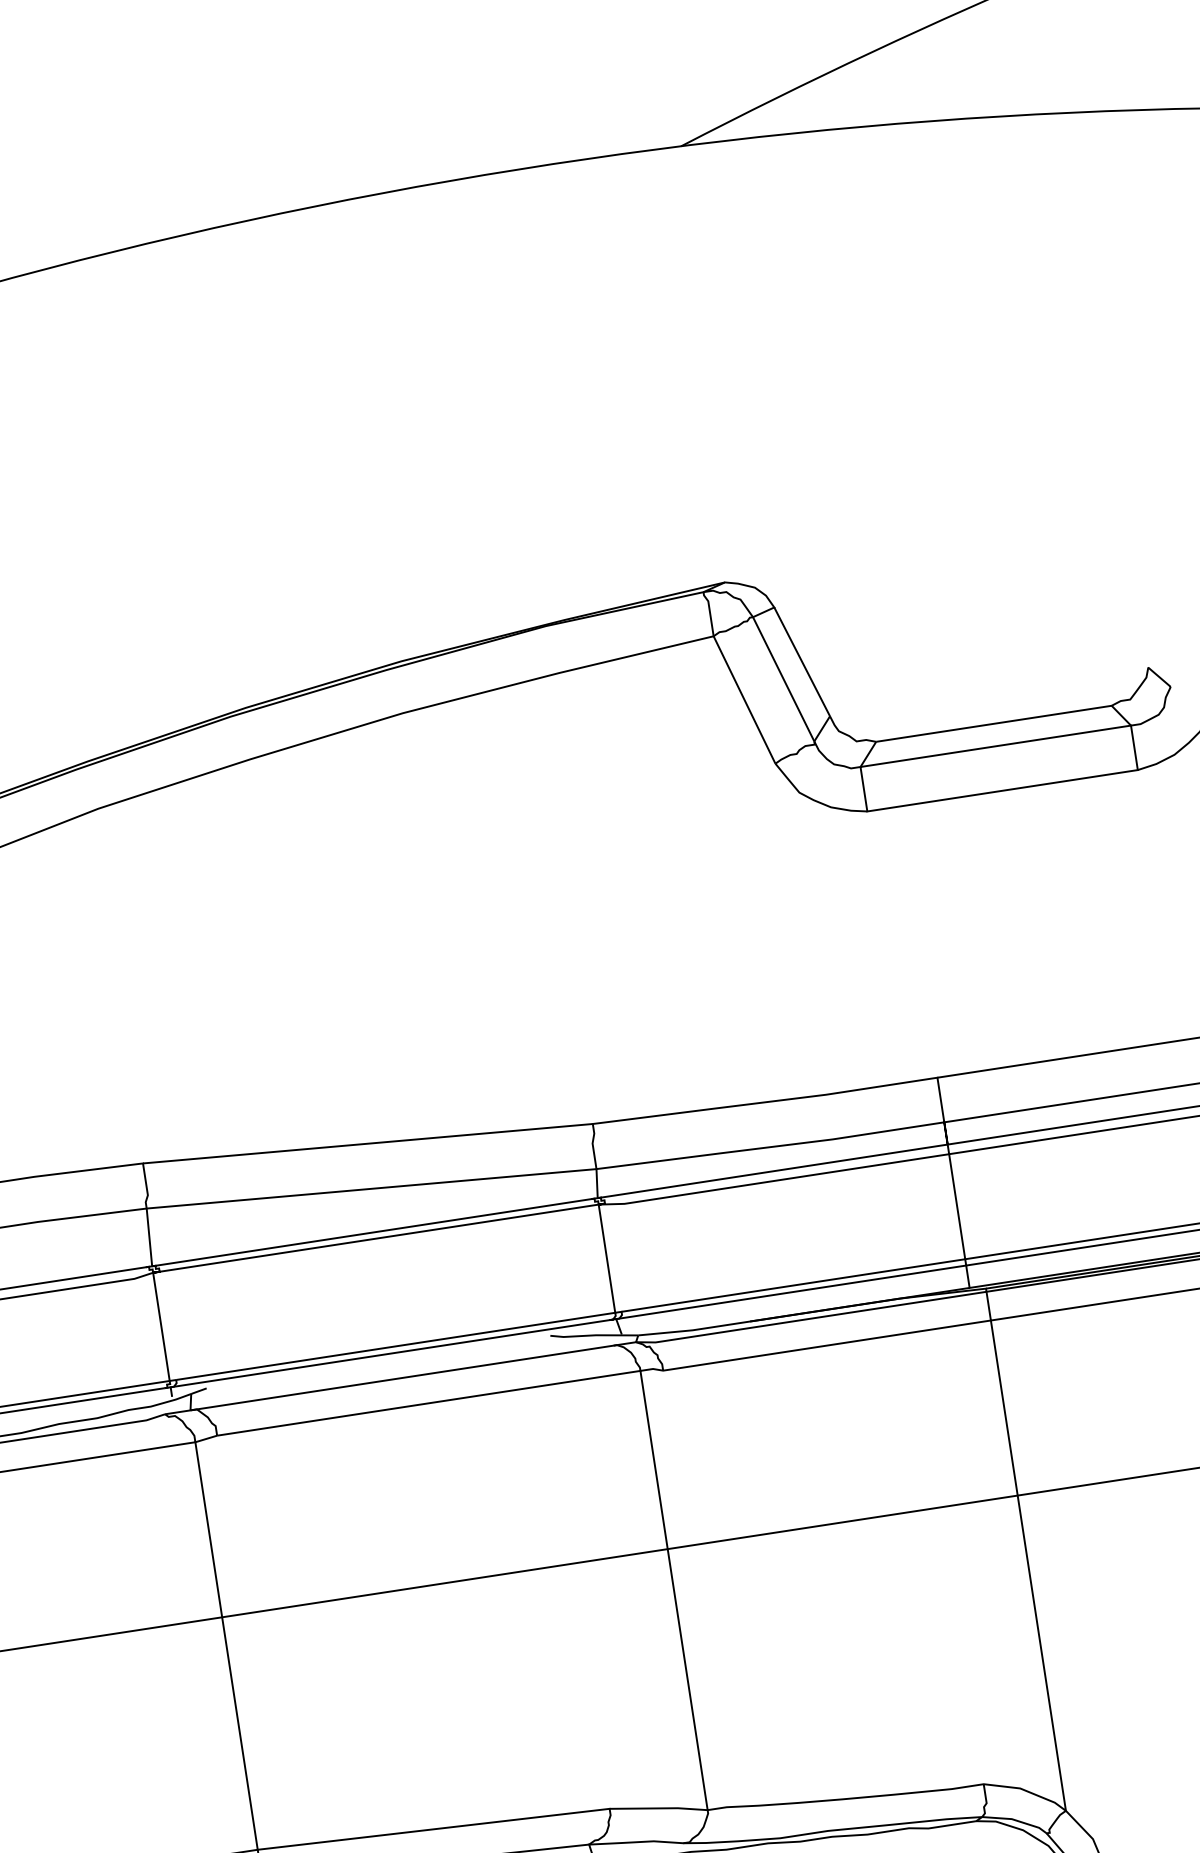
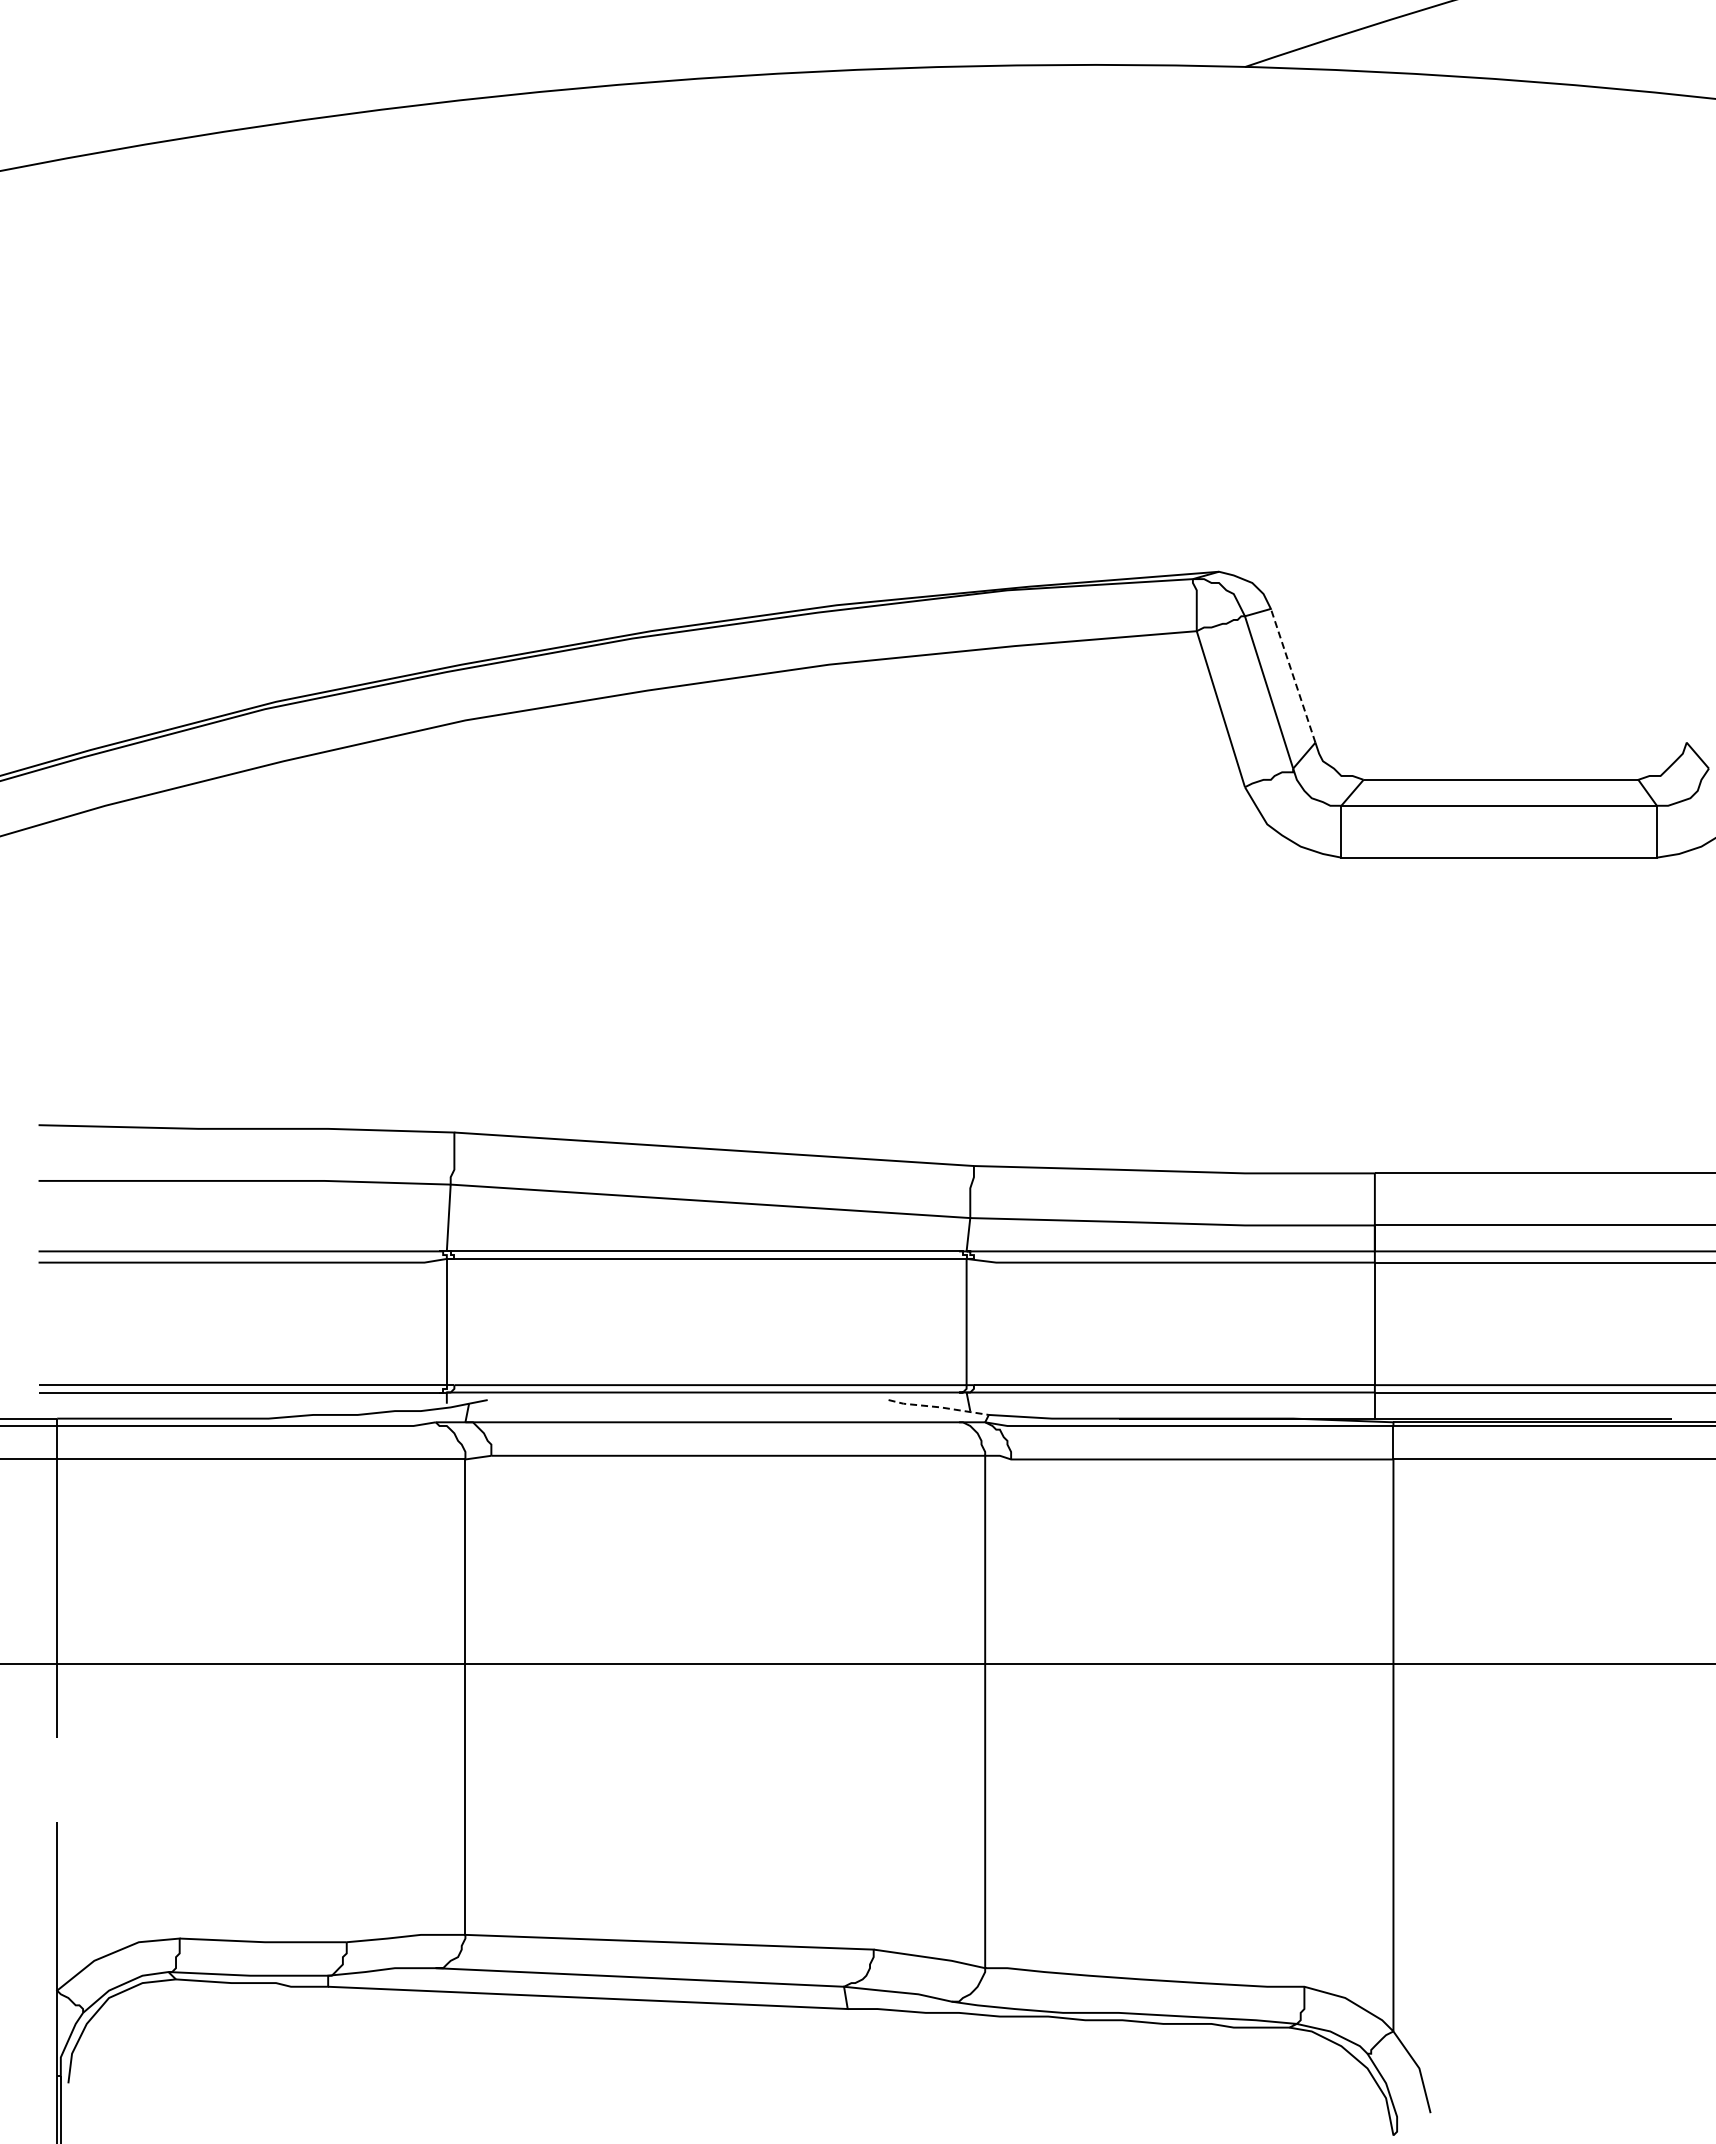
line: (802, 661) -> (1293, 675), solid -> dashed
line: (594, 1335) -> (938, 1407), solid -> dashed

